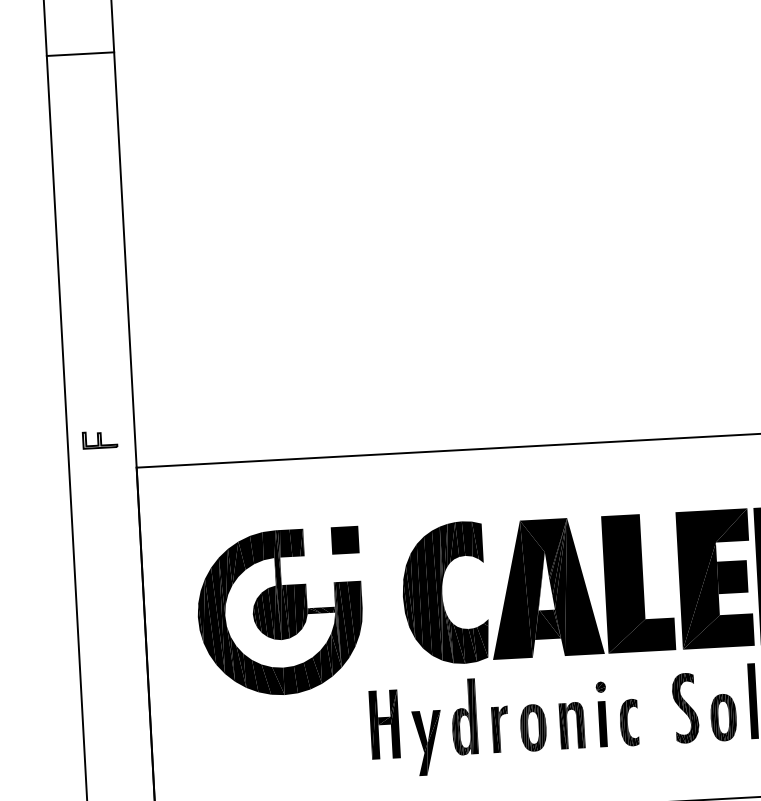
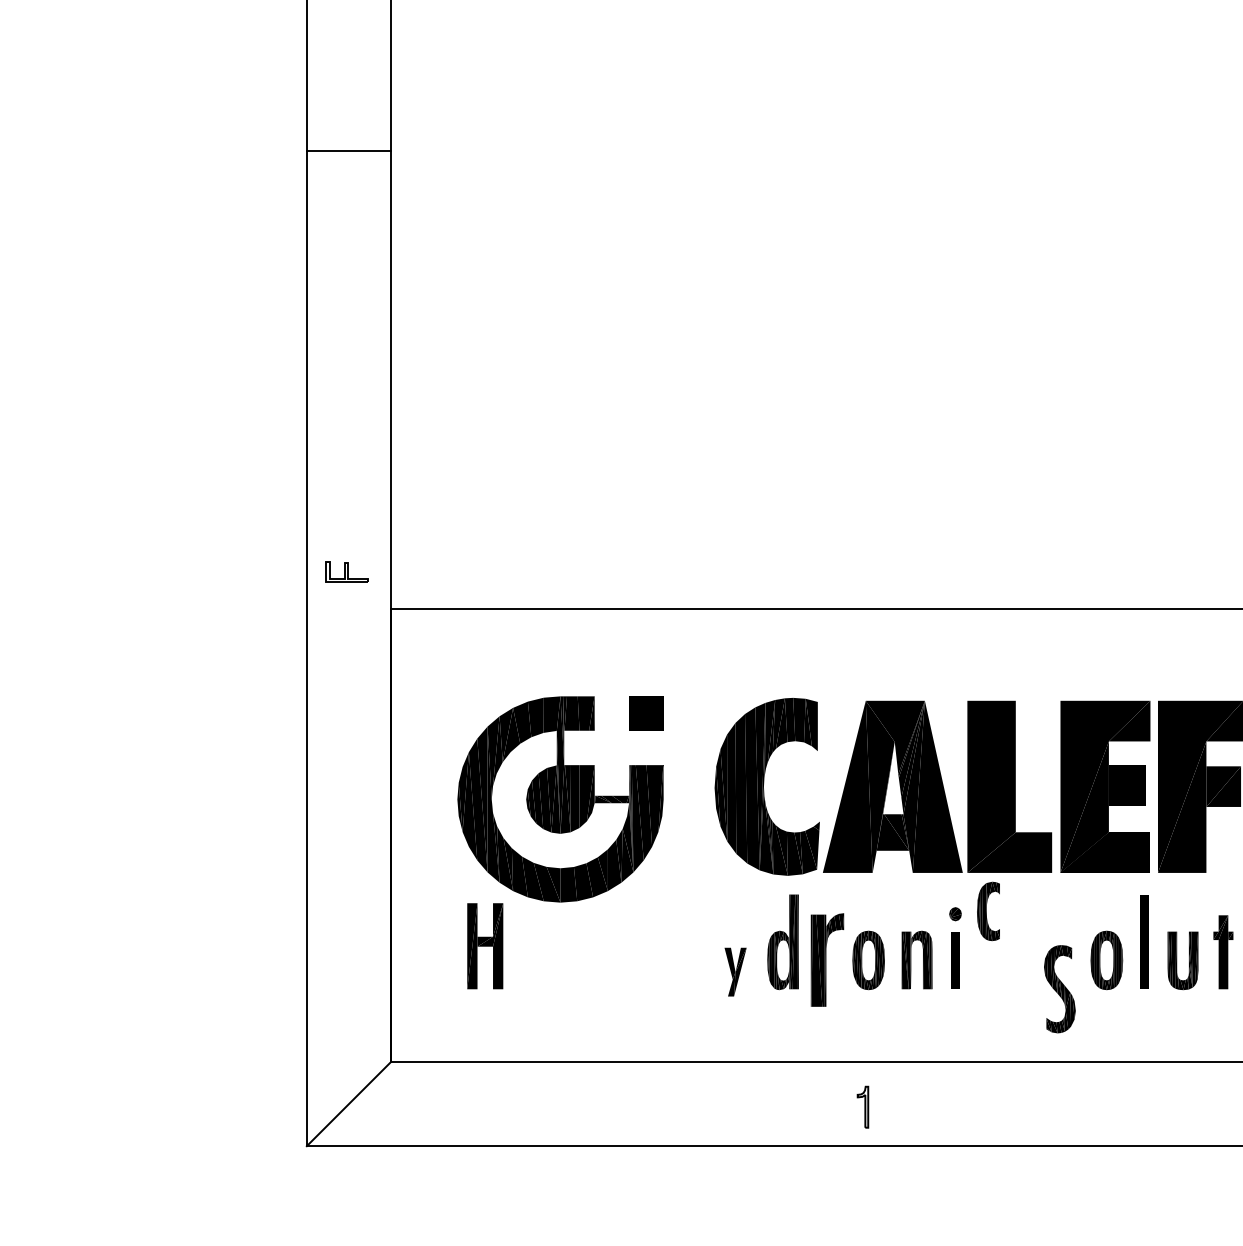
line: (80, 54) -> (348, 151), moved
part: (685, 708) -> (1059, 989), moved
part: (629, 722) -> (988, 911), moved
part: (384, 724) -> (485, 946), moved
part: (500, 728) -> (827, 959), size x1.6
part: (427, 742) -> (735, 971), size x0.6

